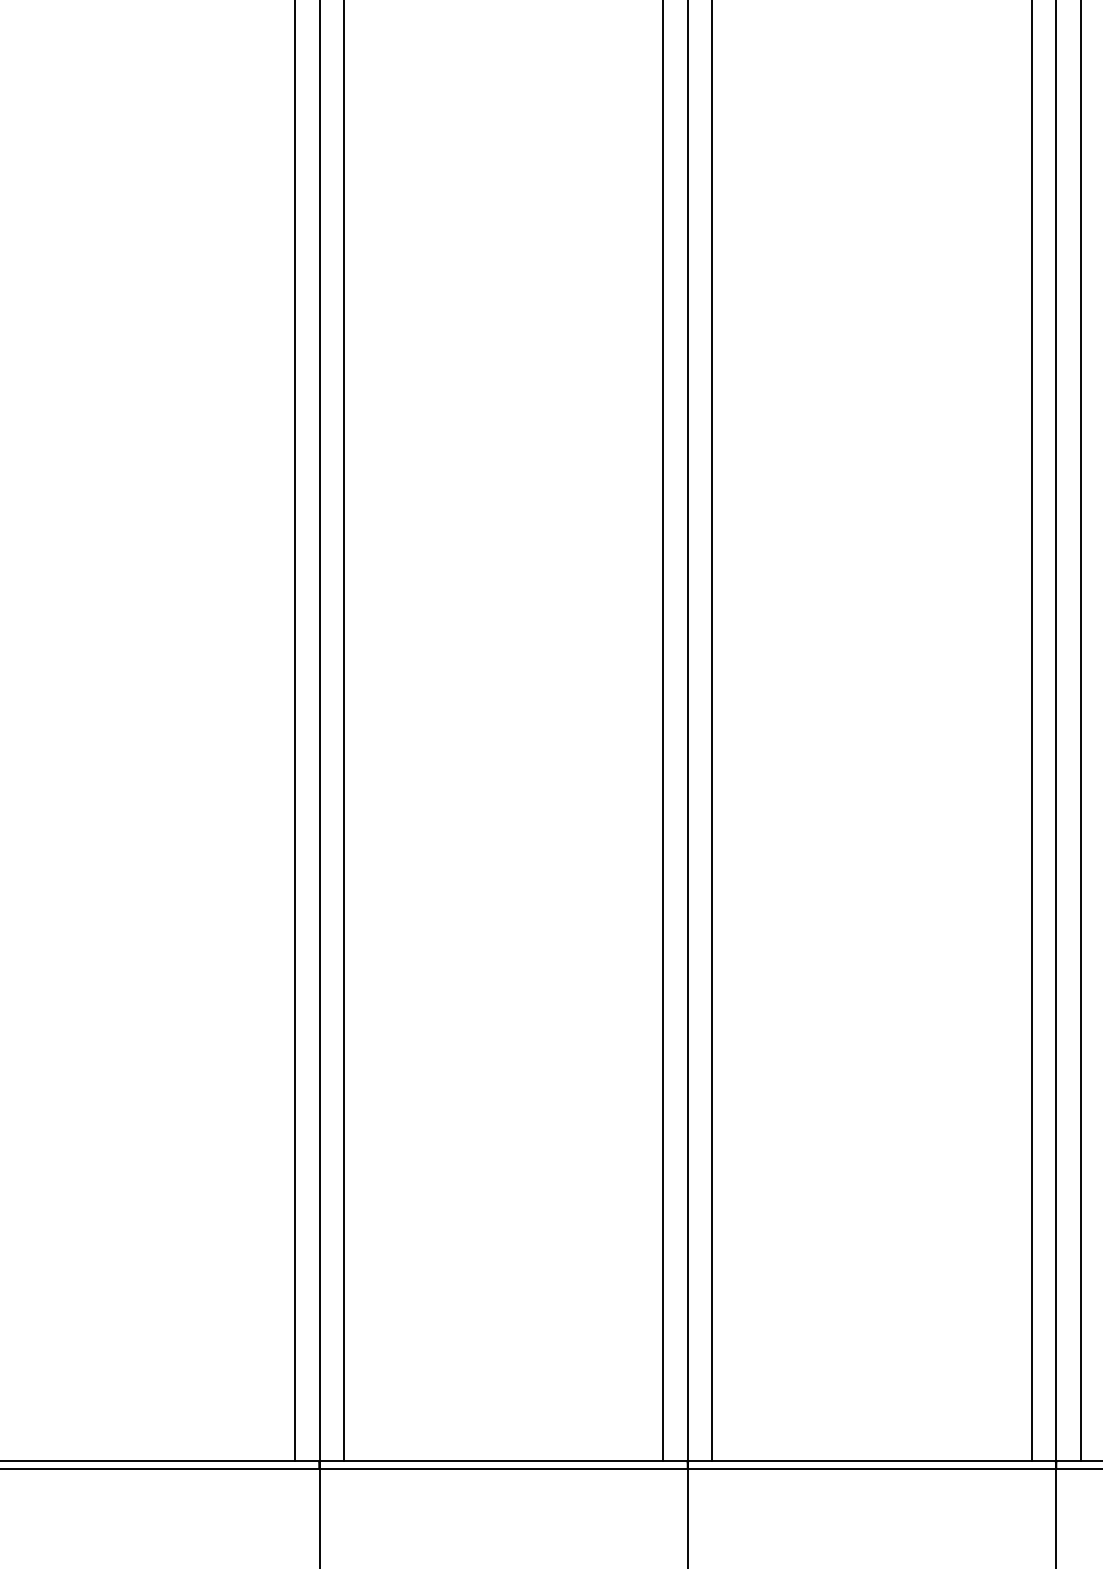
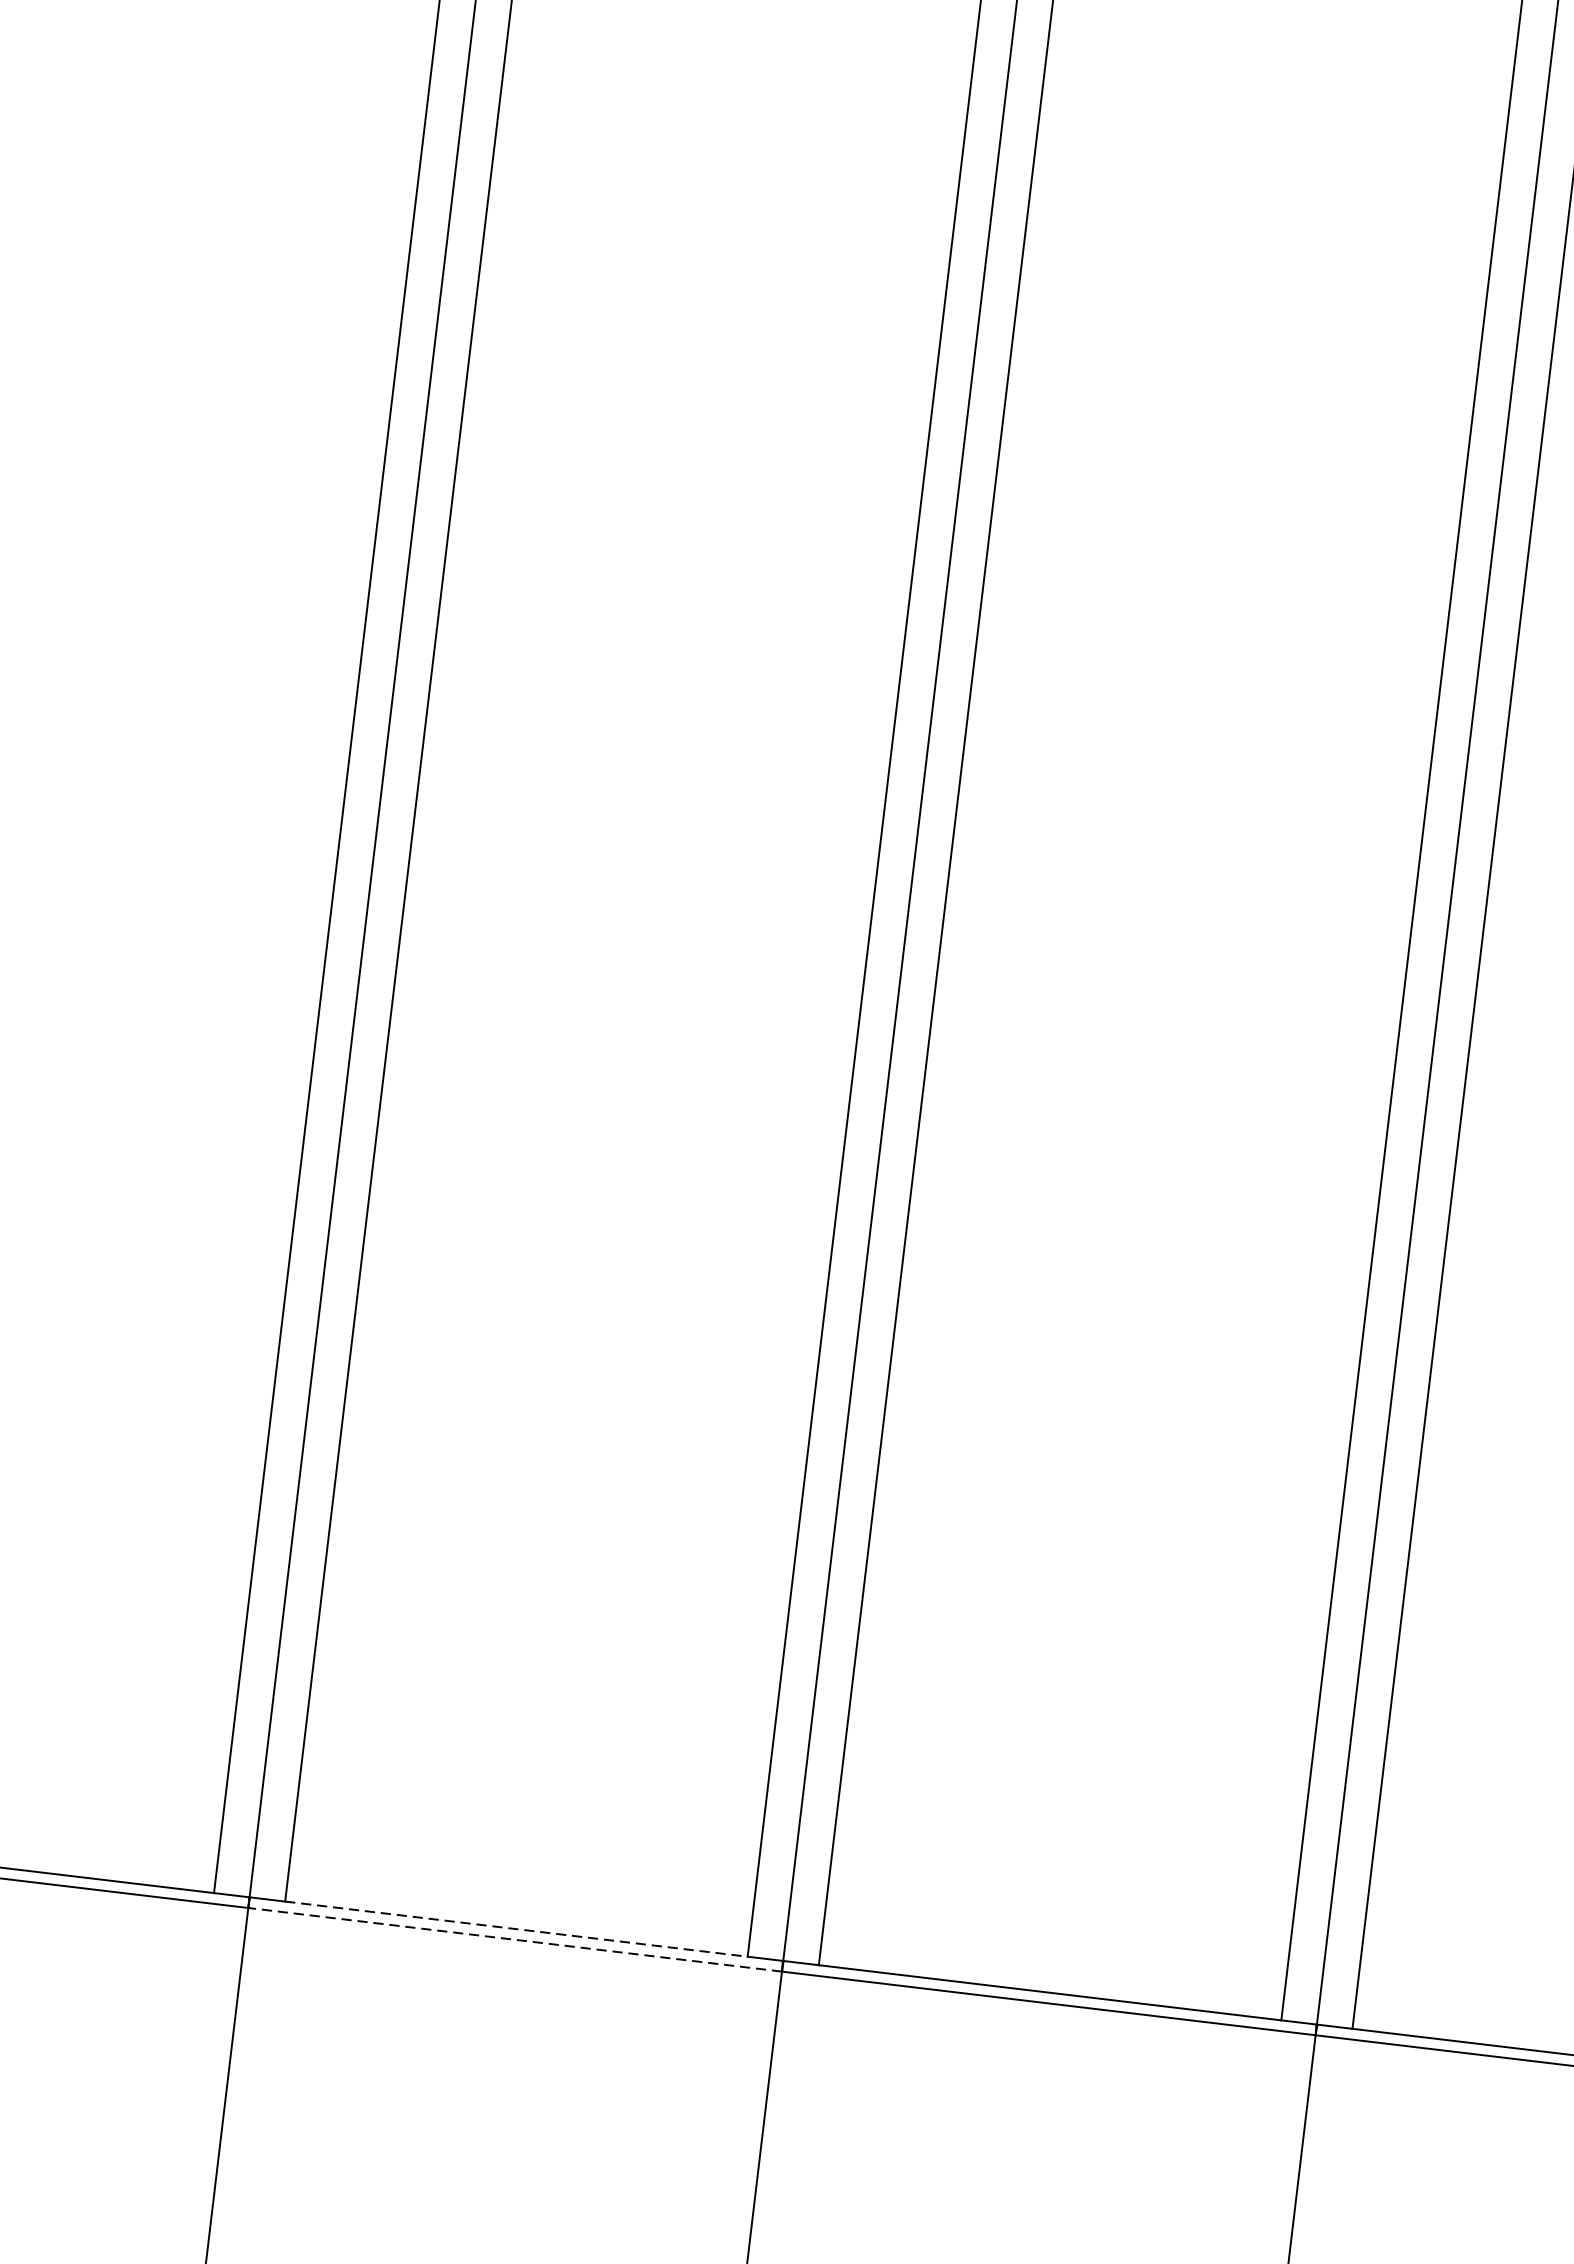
line: (503, 1461) -> (516, 1929), solid -> dashed
line: (503, 1468) -> (514, 1939), solid -> dashed

